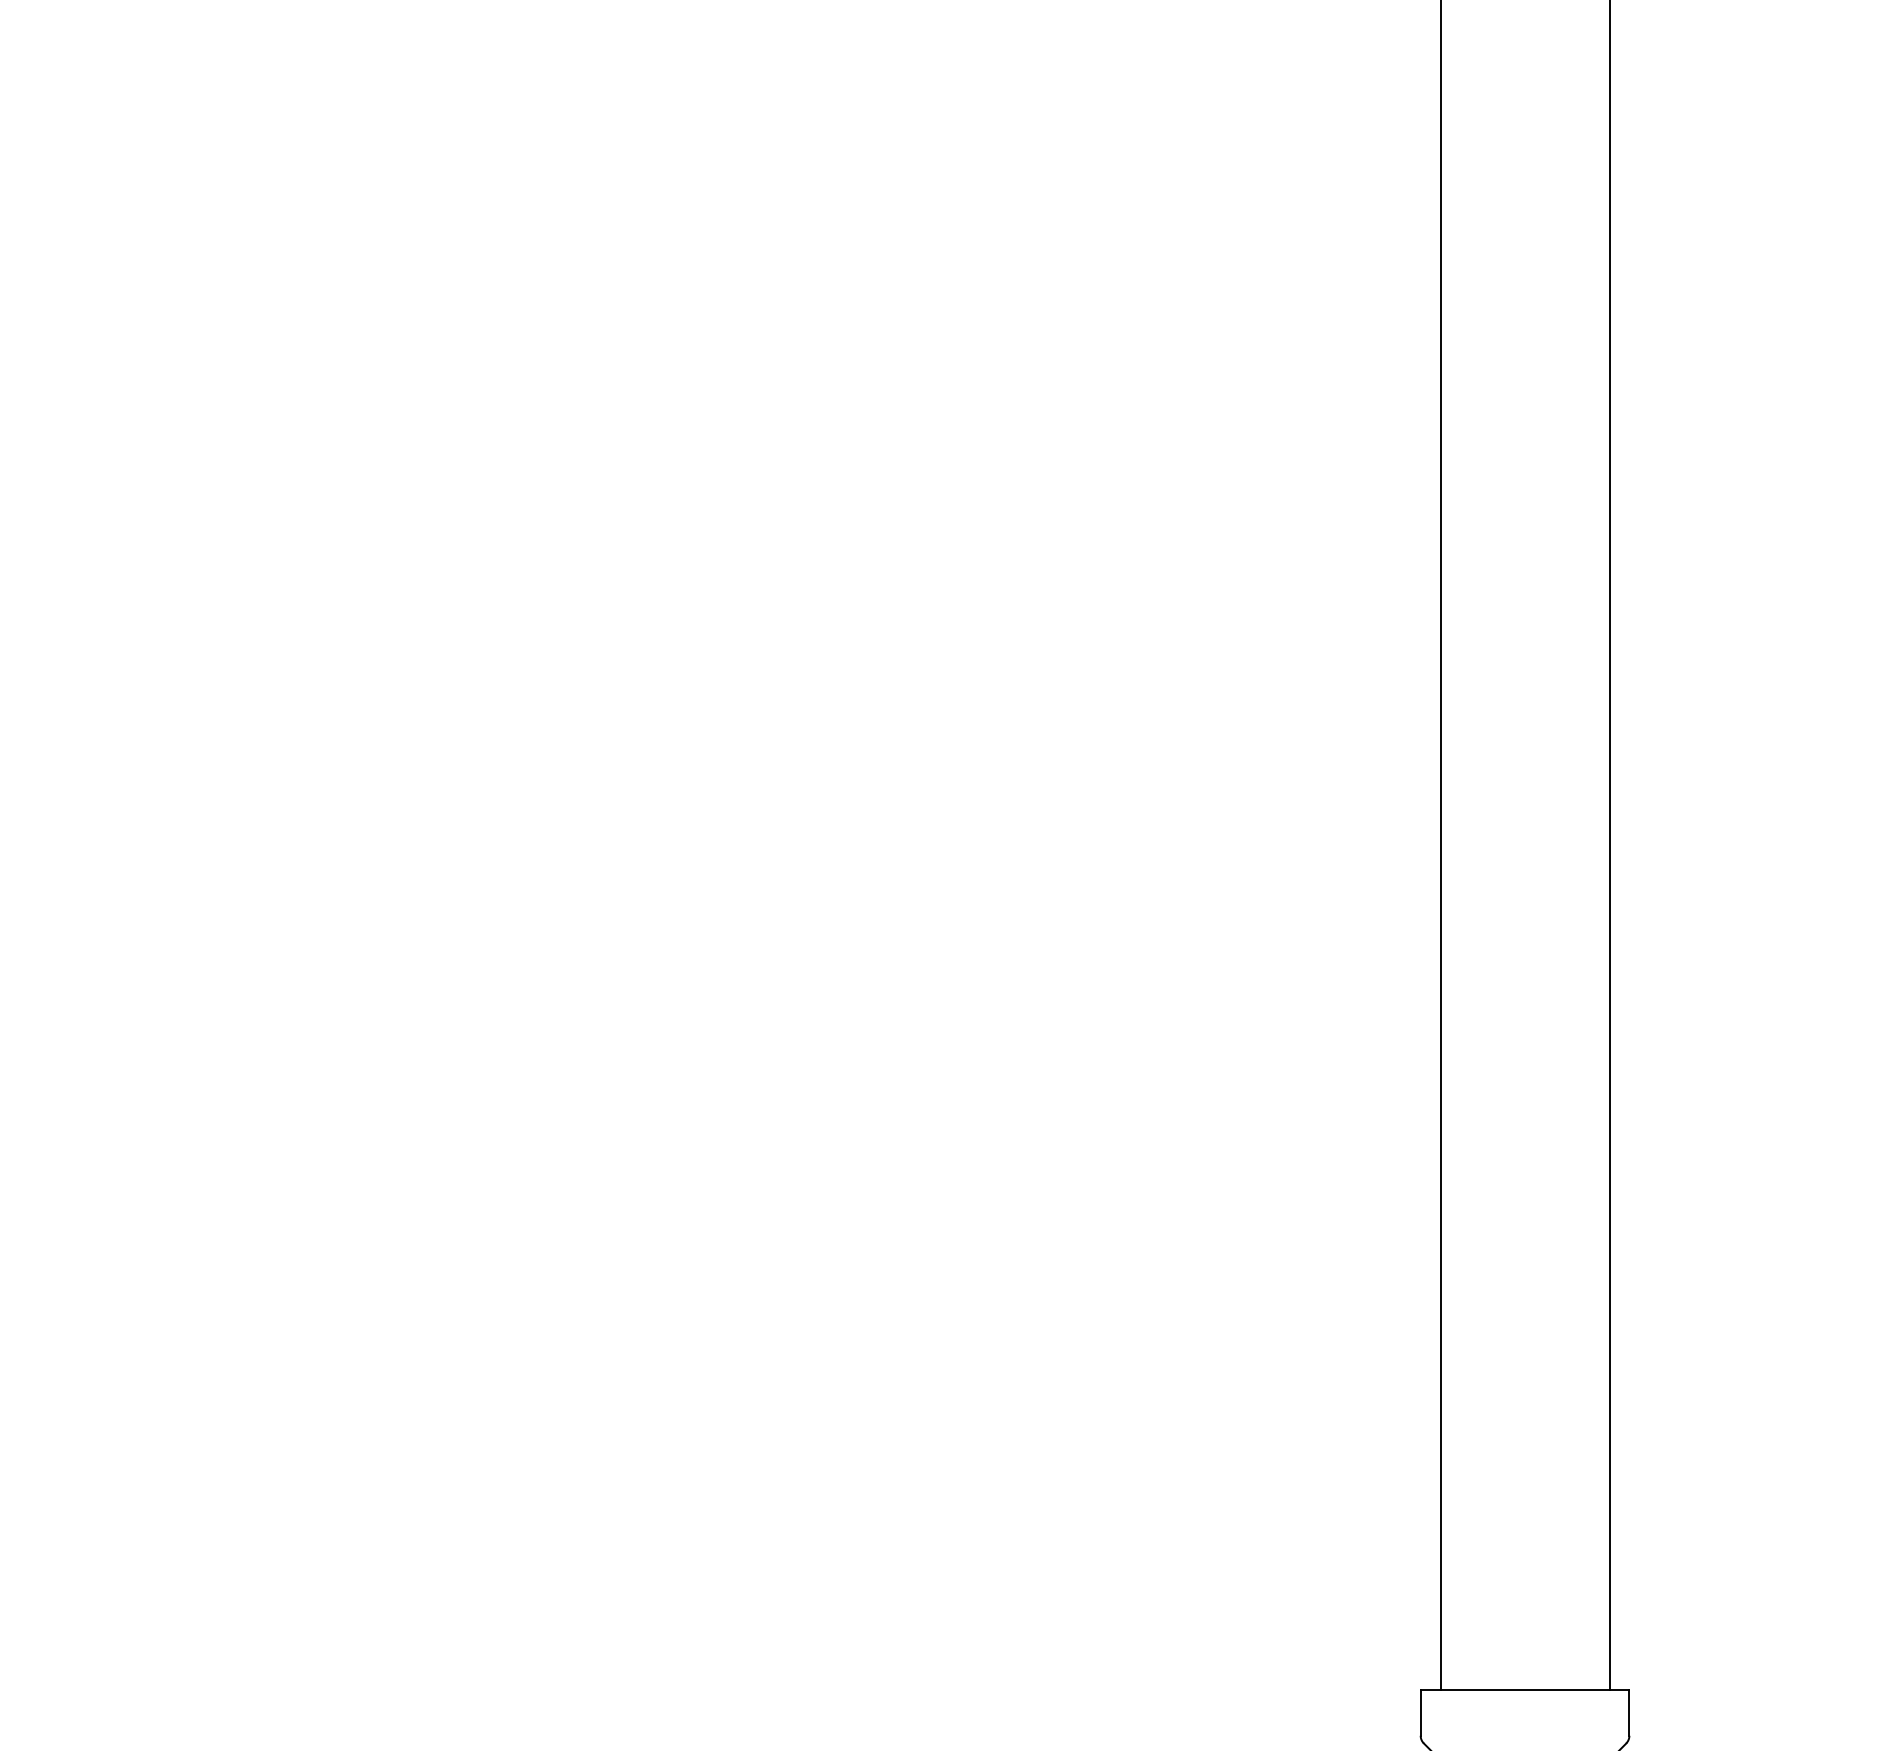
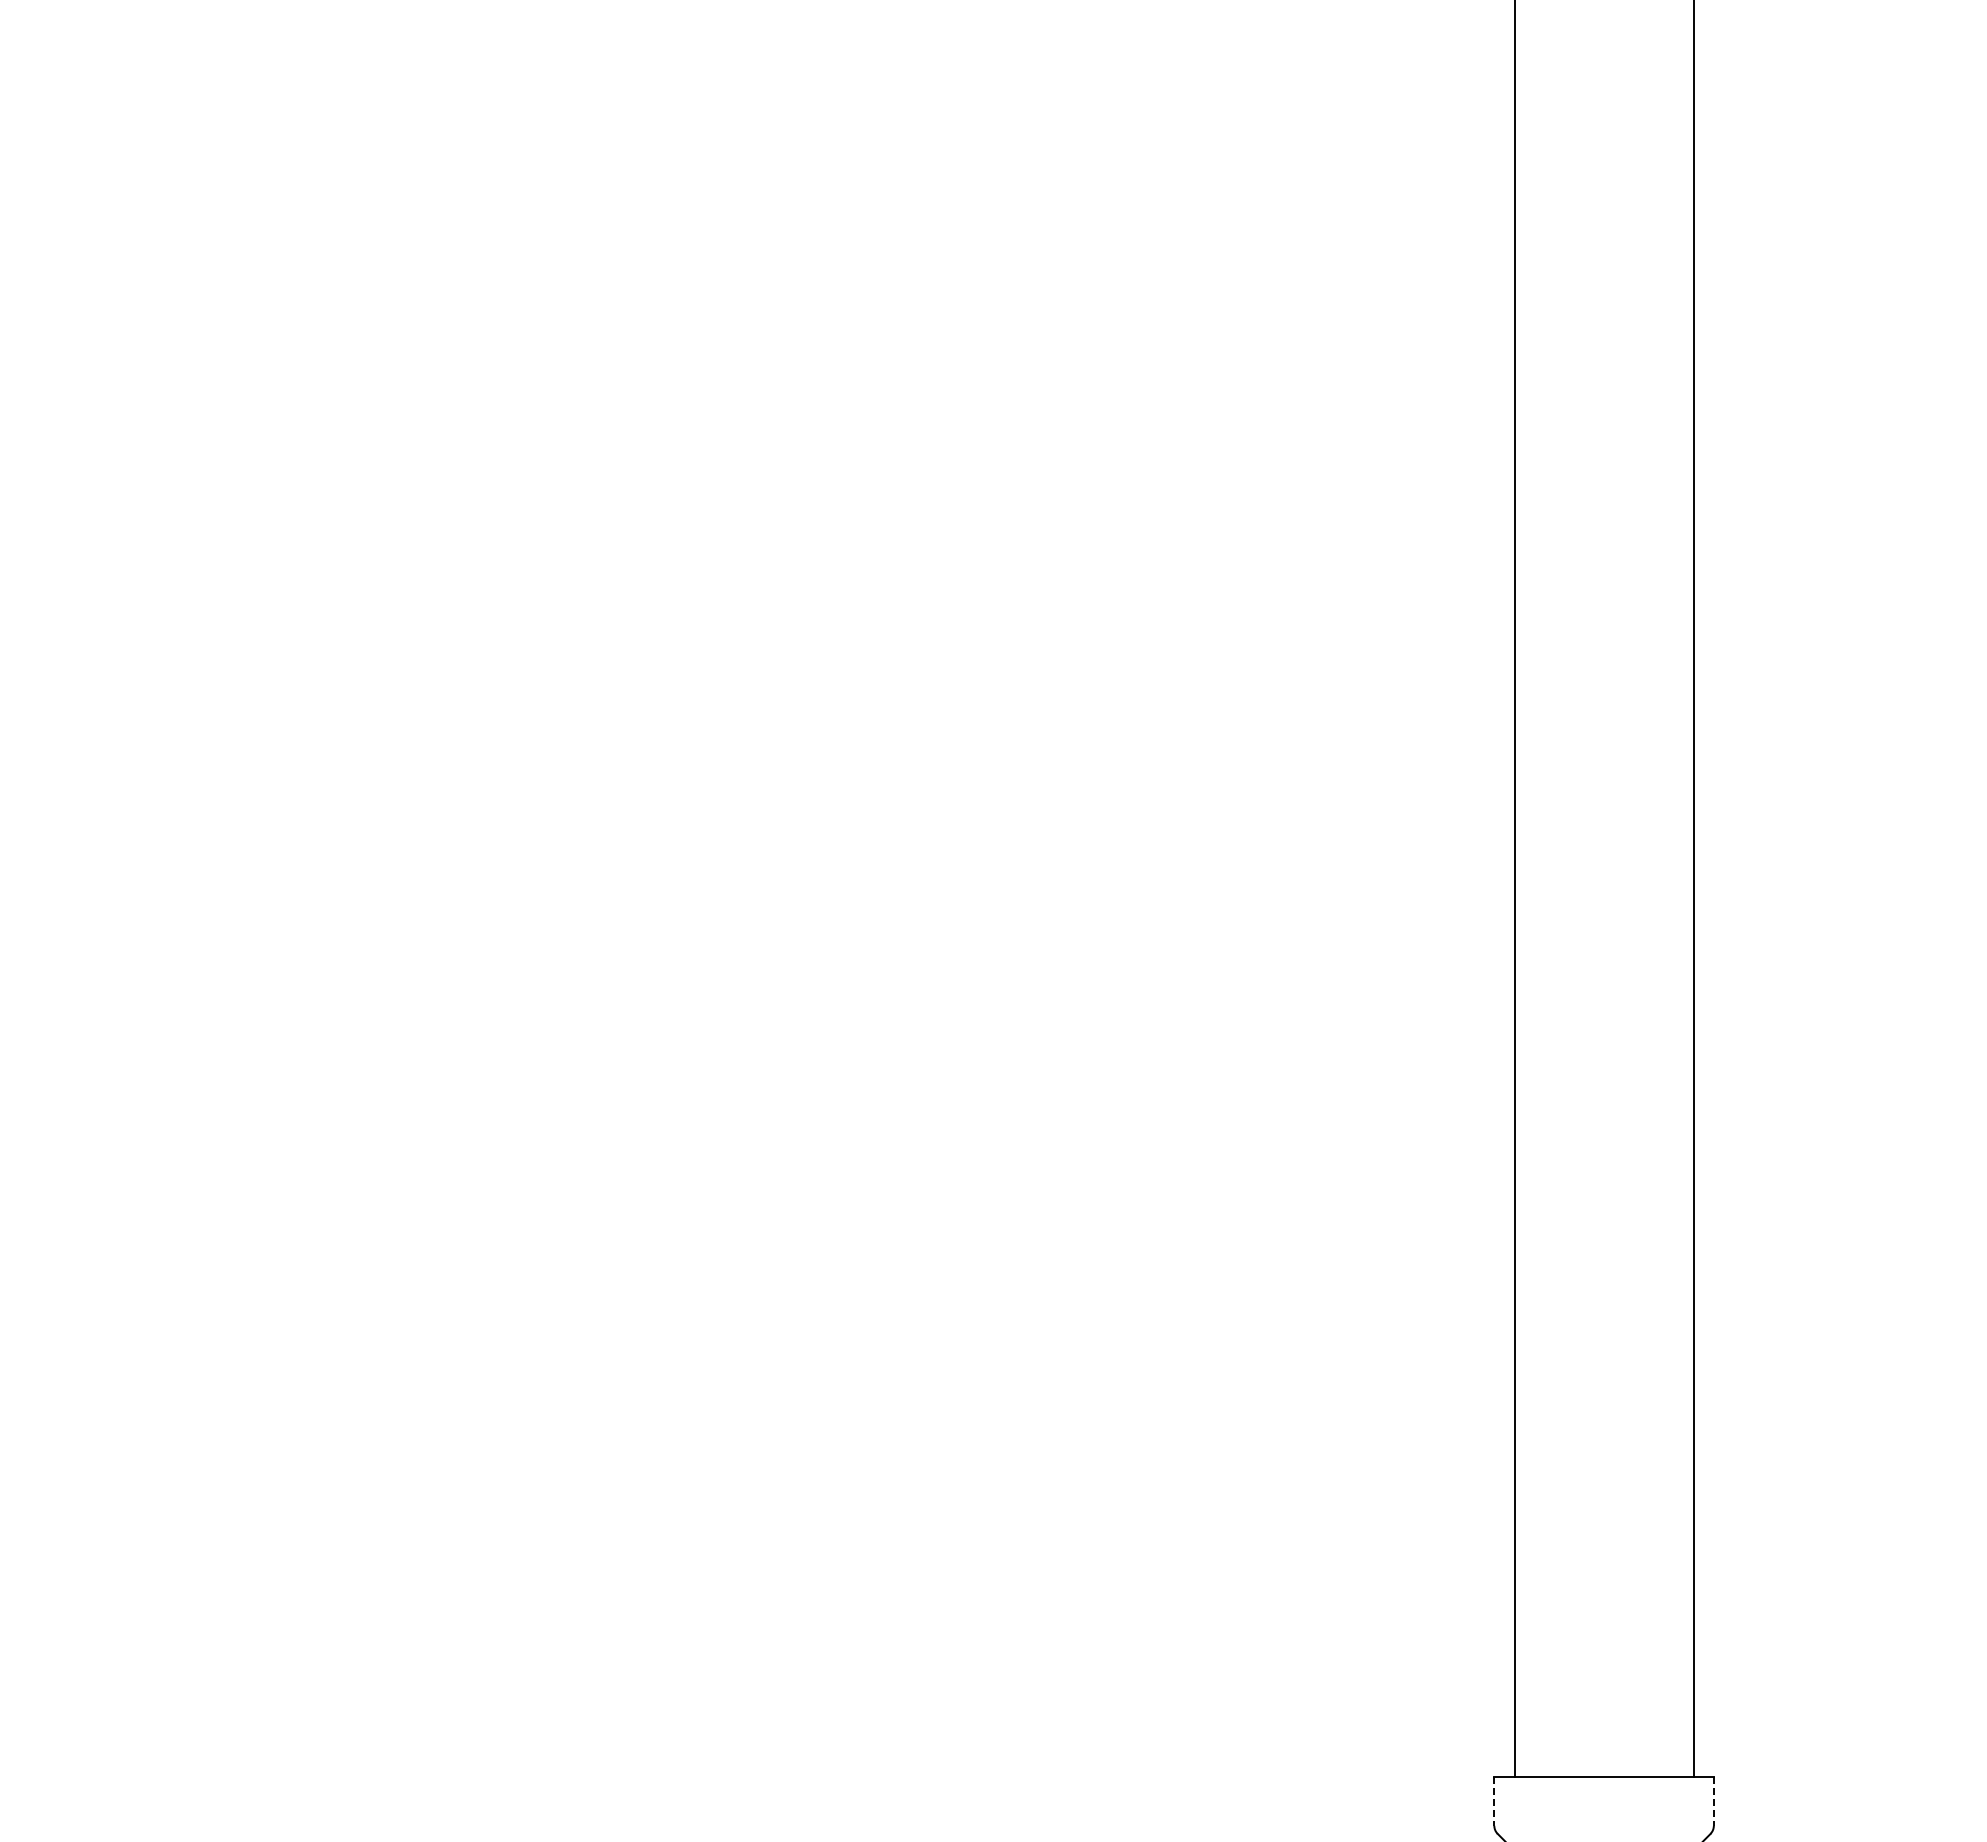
line: (1420, 1712) -> (1494, 1801), solid -> dashed
line: (1629, 1712) -> (1713, 1801), solid -> dashed

